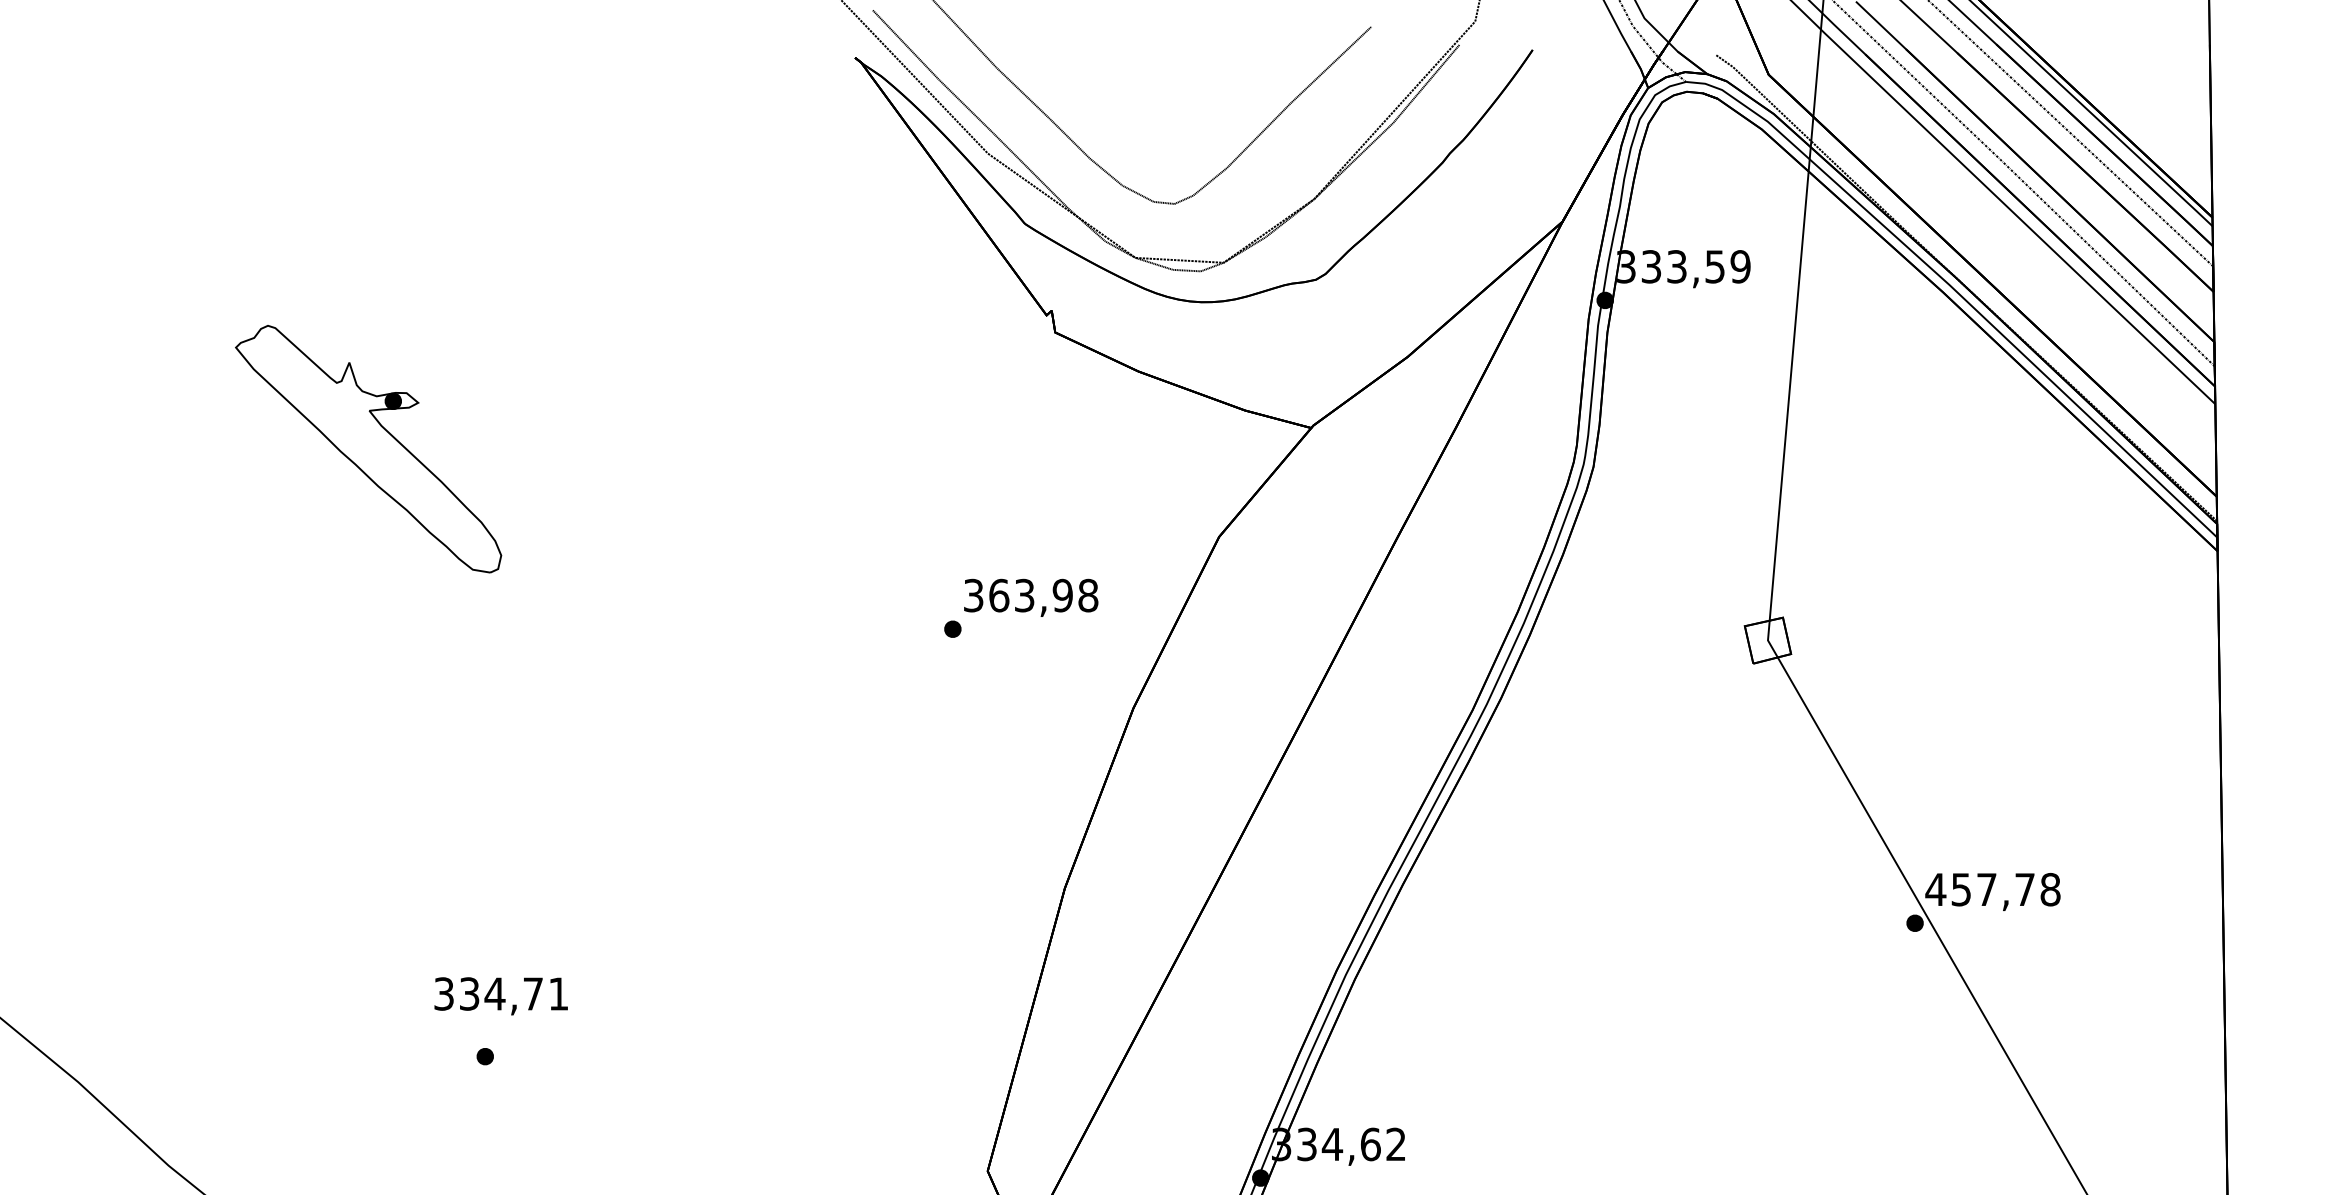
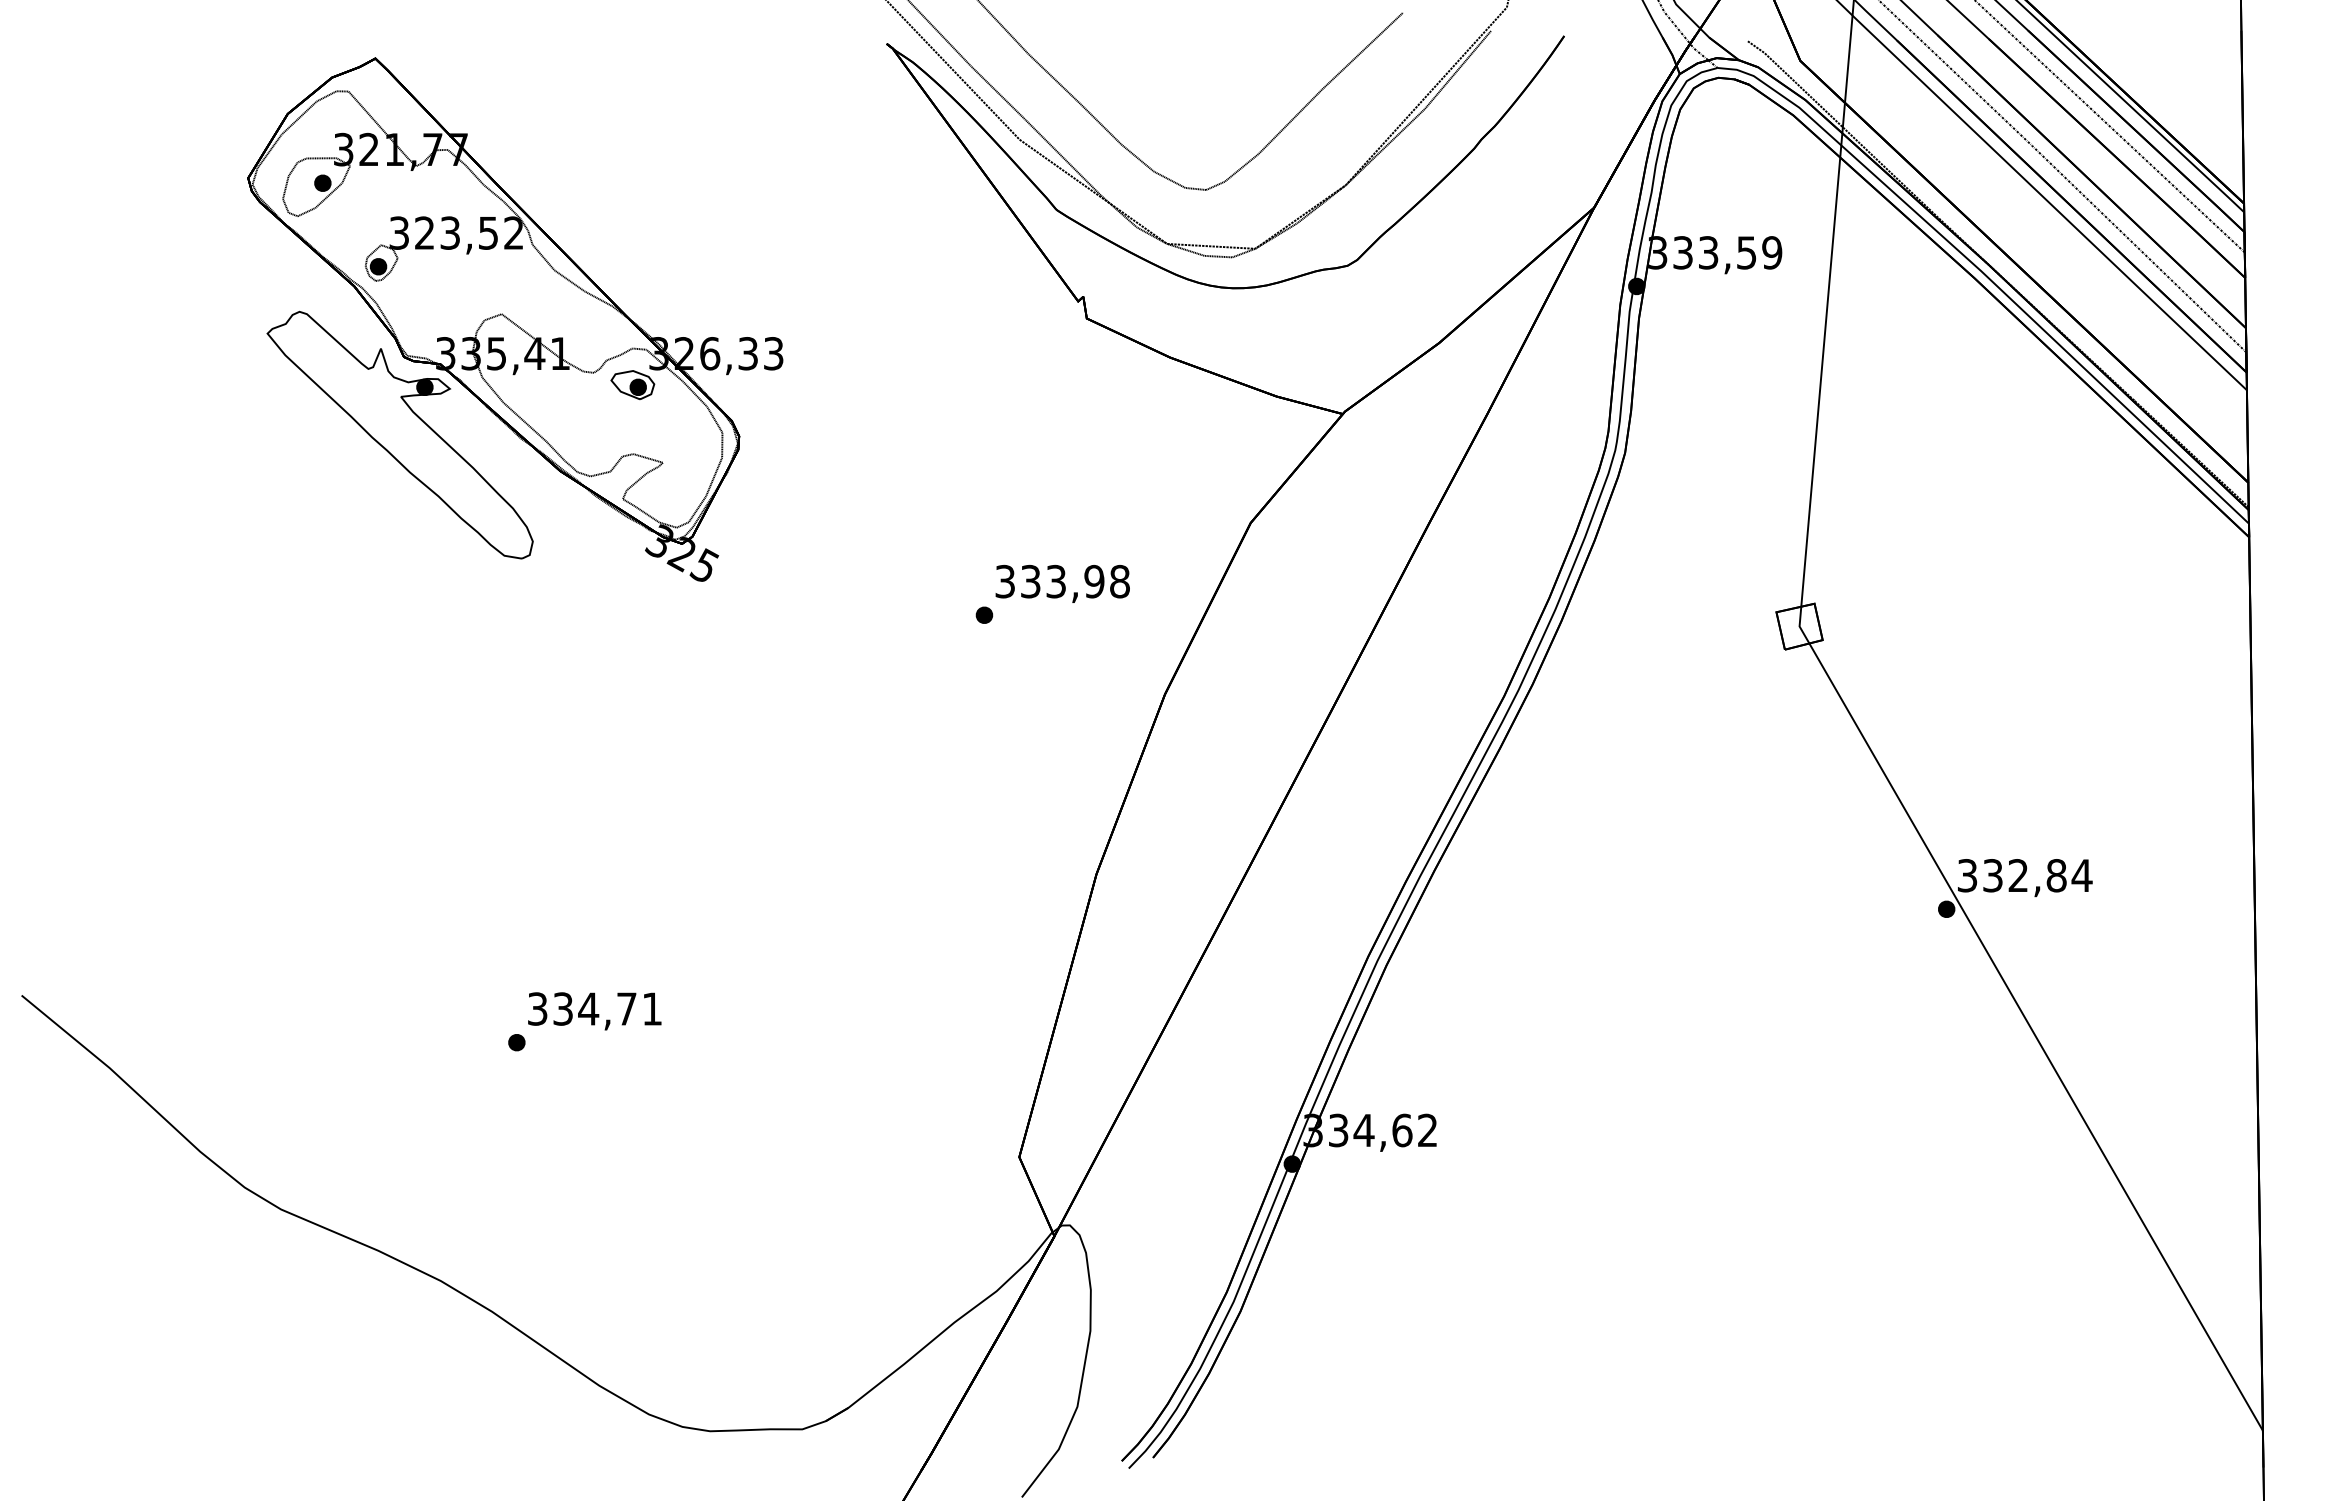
part: (483, 333) -> (515, 319), added
text: (998, 595) -> (1030, 581), 363,98 -> 333,98
text: (1992, 889) -> (2024, 875), 457,78 -> 332,84
text: (500, 996) -> (594, 1011), moved

